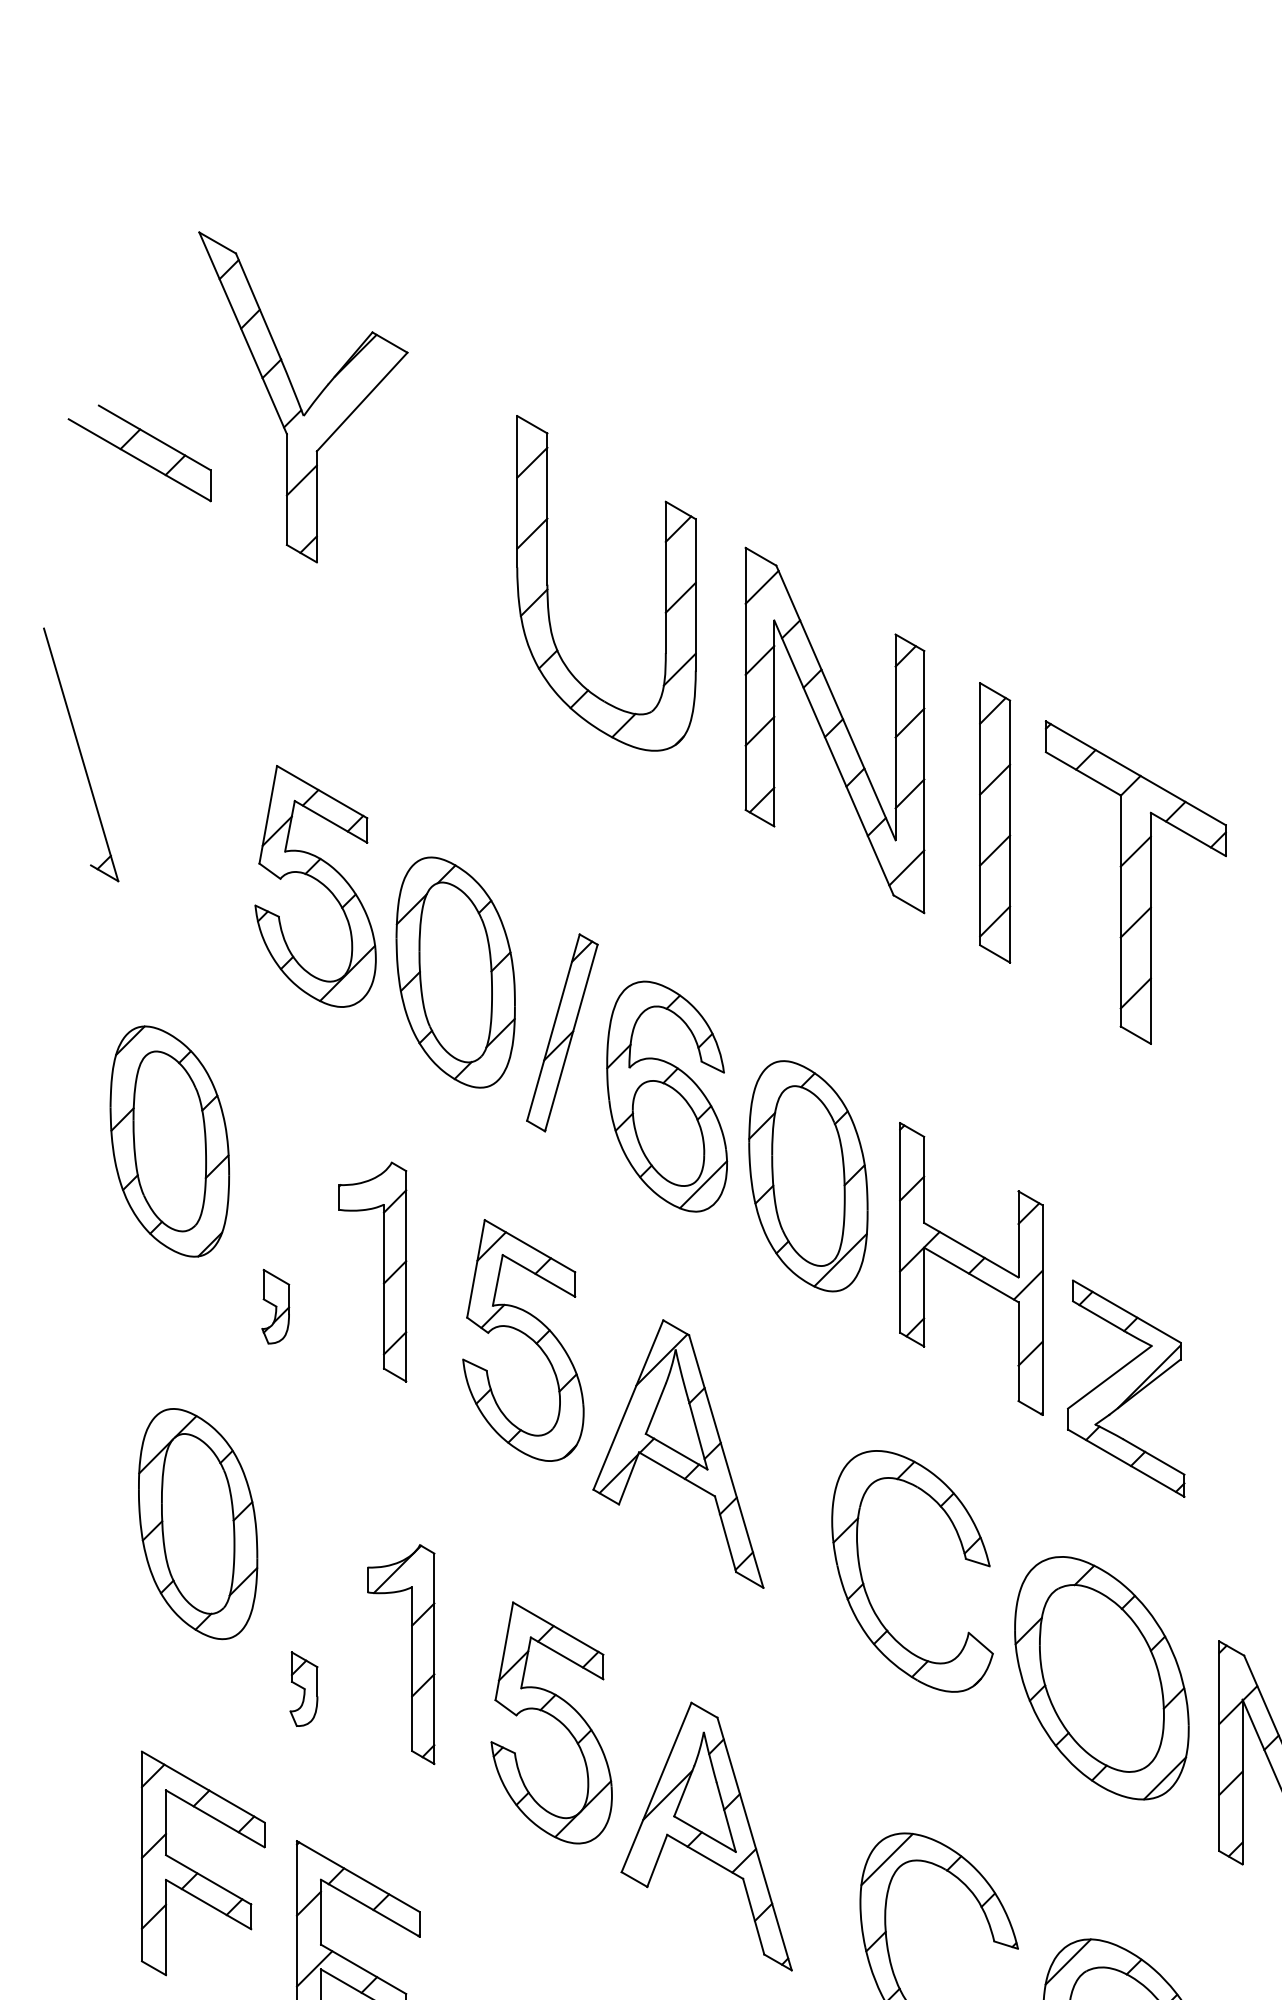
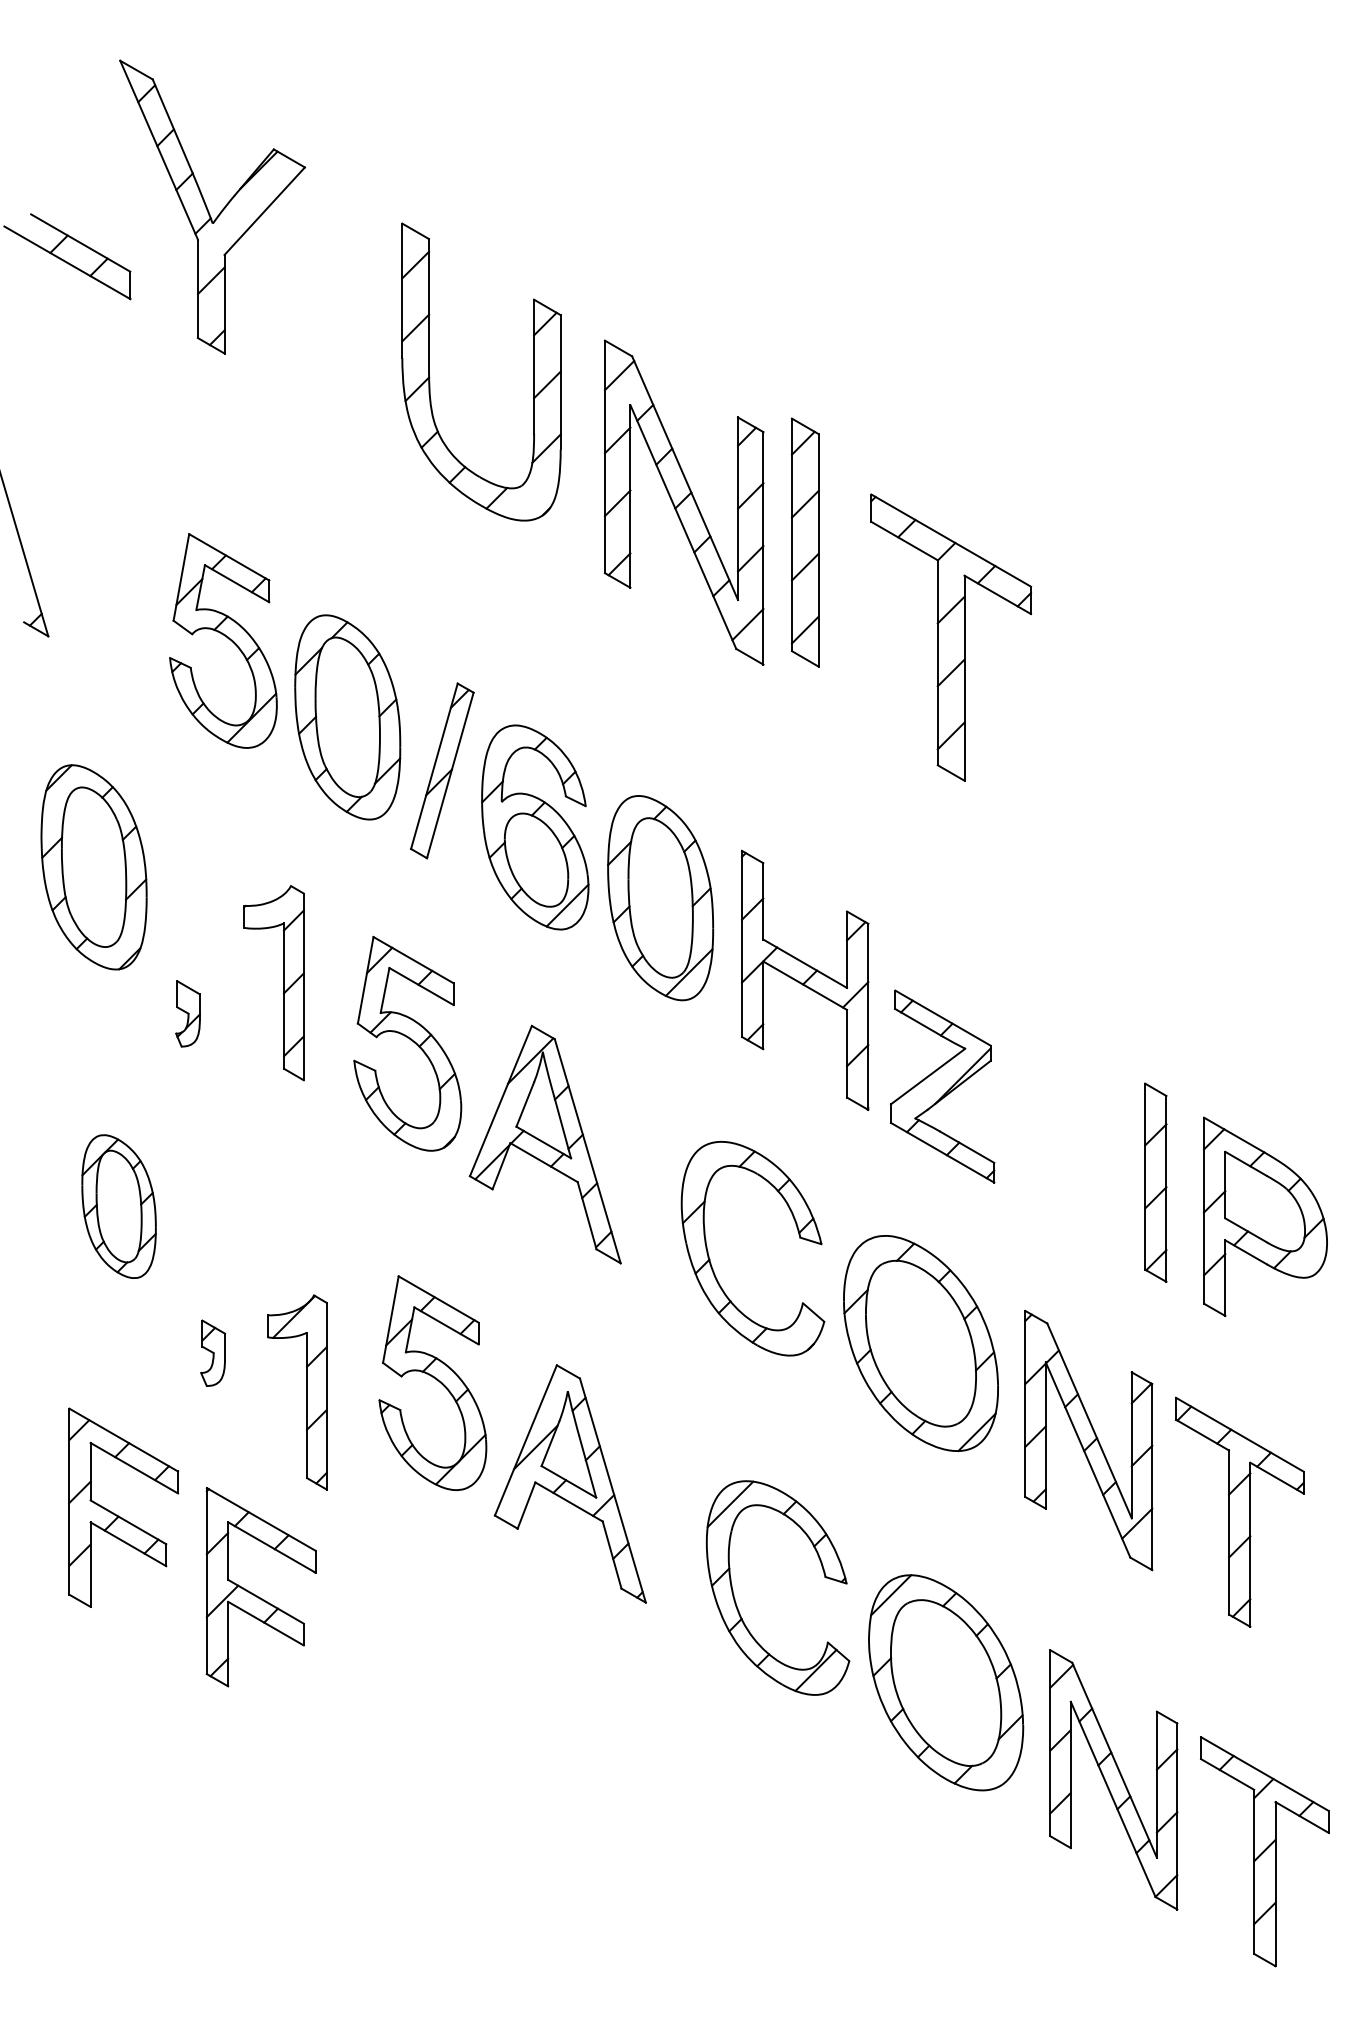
part: (994, 822) -> (804, 542), moved
part: (197, 1523) -> (118, 1206), size x0.7
part: (411, 1654) -> (306, 1392), moved

